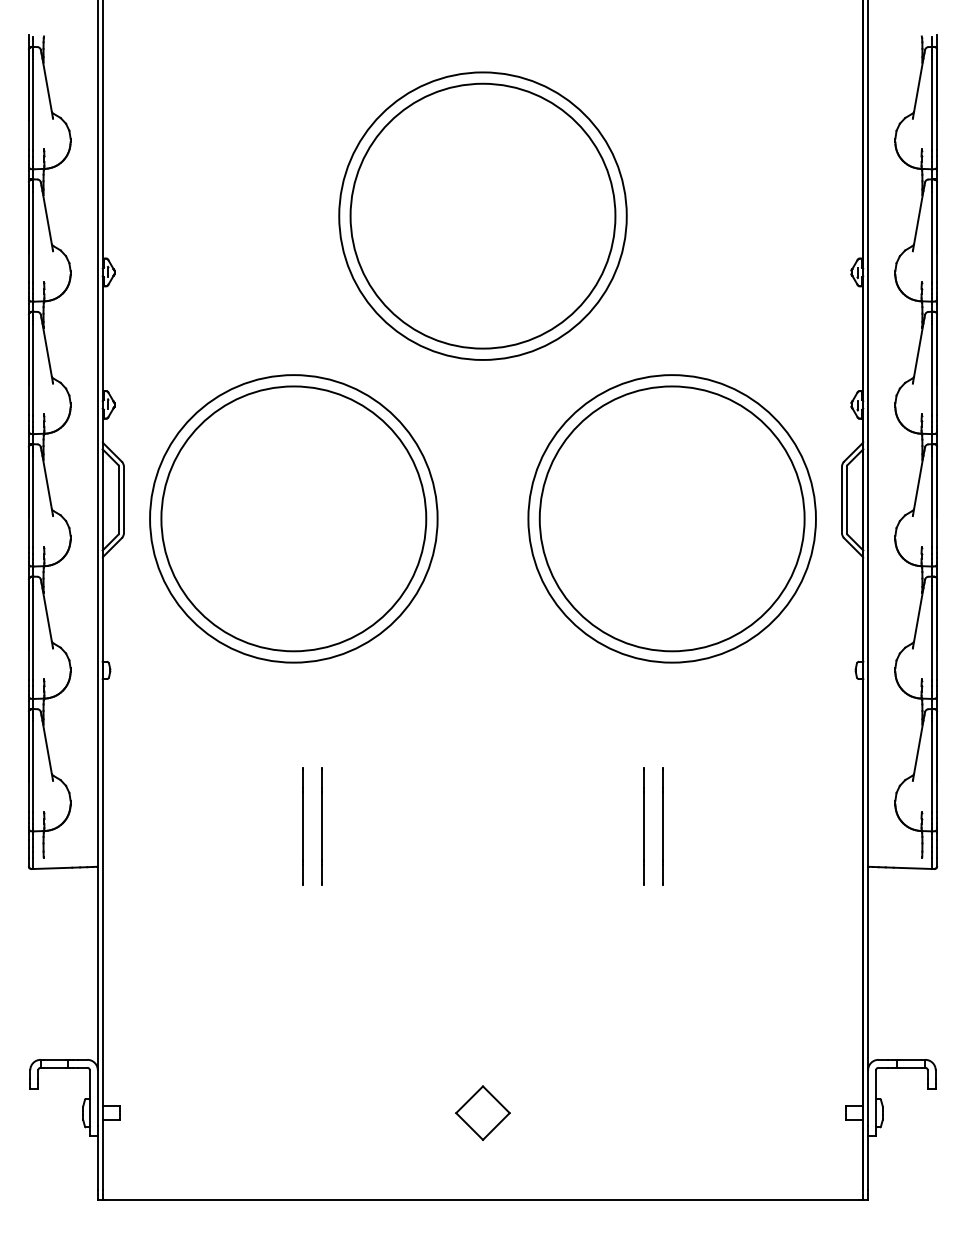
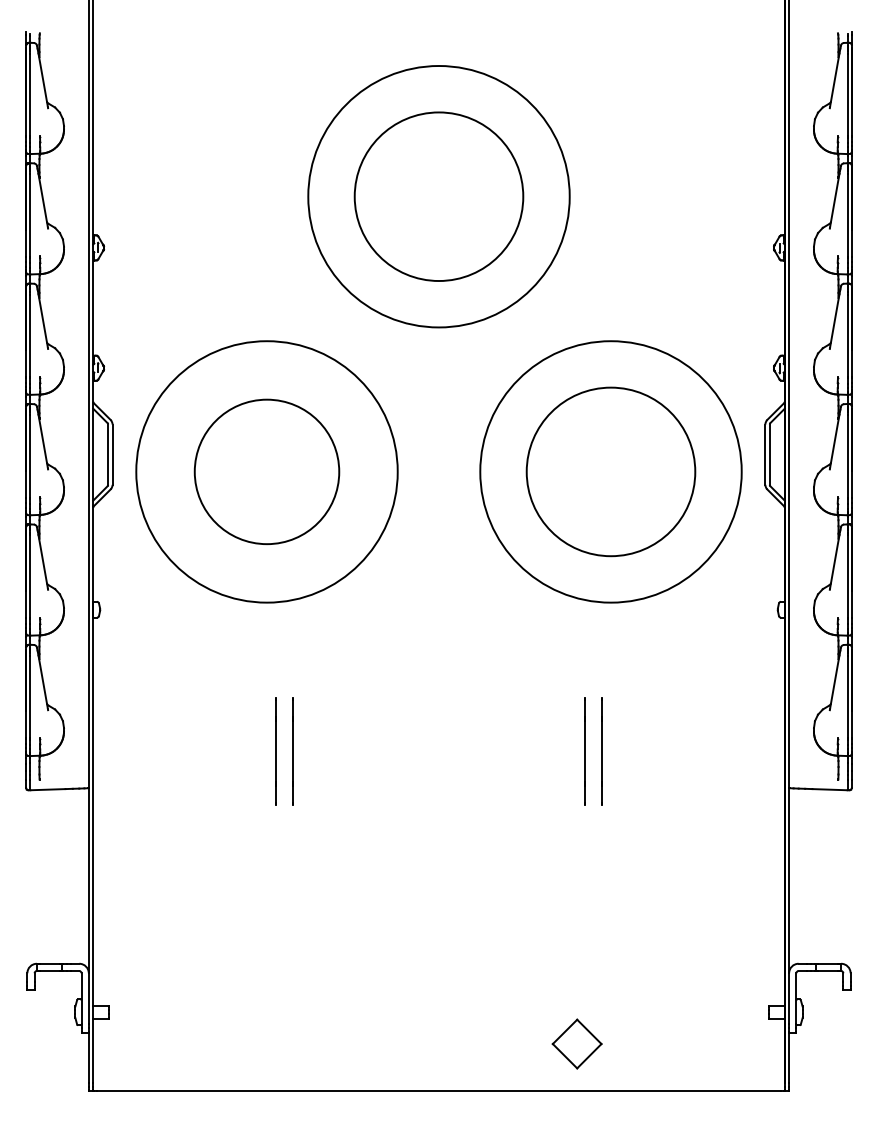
circle: (482, 215) -> (438, 196), size x0.7
circle: (293, 518) -> (266, 471), size x0.6
circle: (671, 518) -> (610, 471), size x0.7
part: (482, 1112) -> (576, 1043), moved

